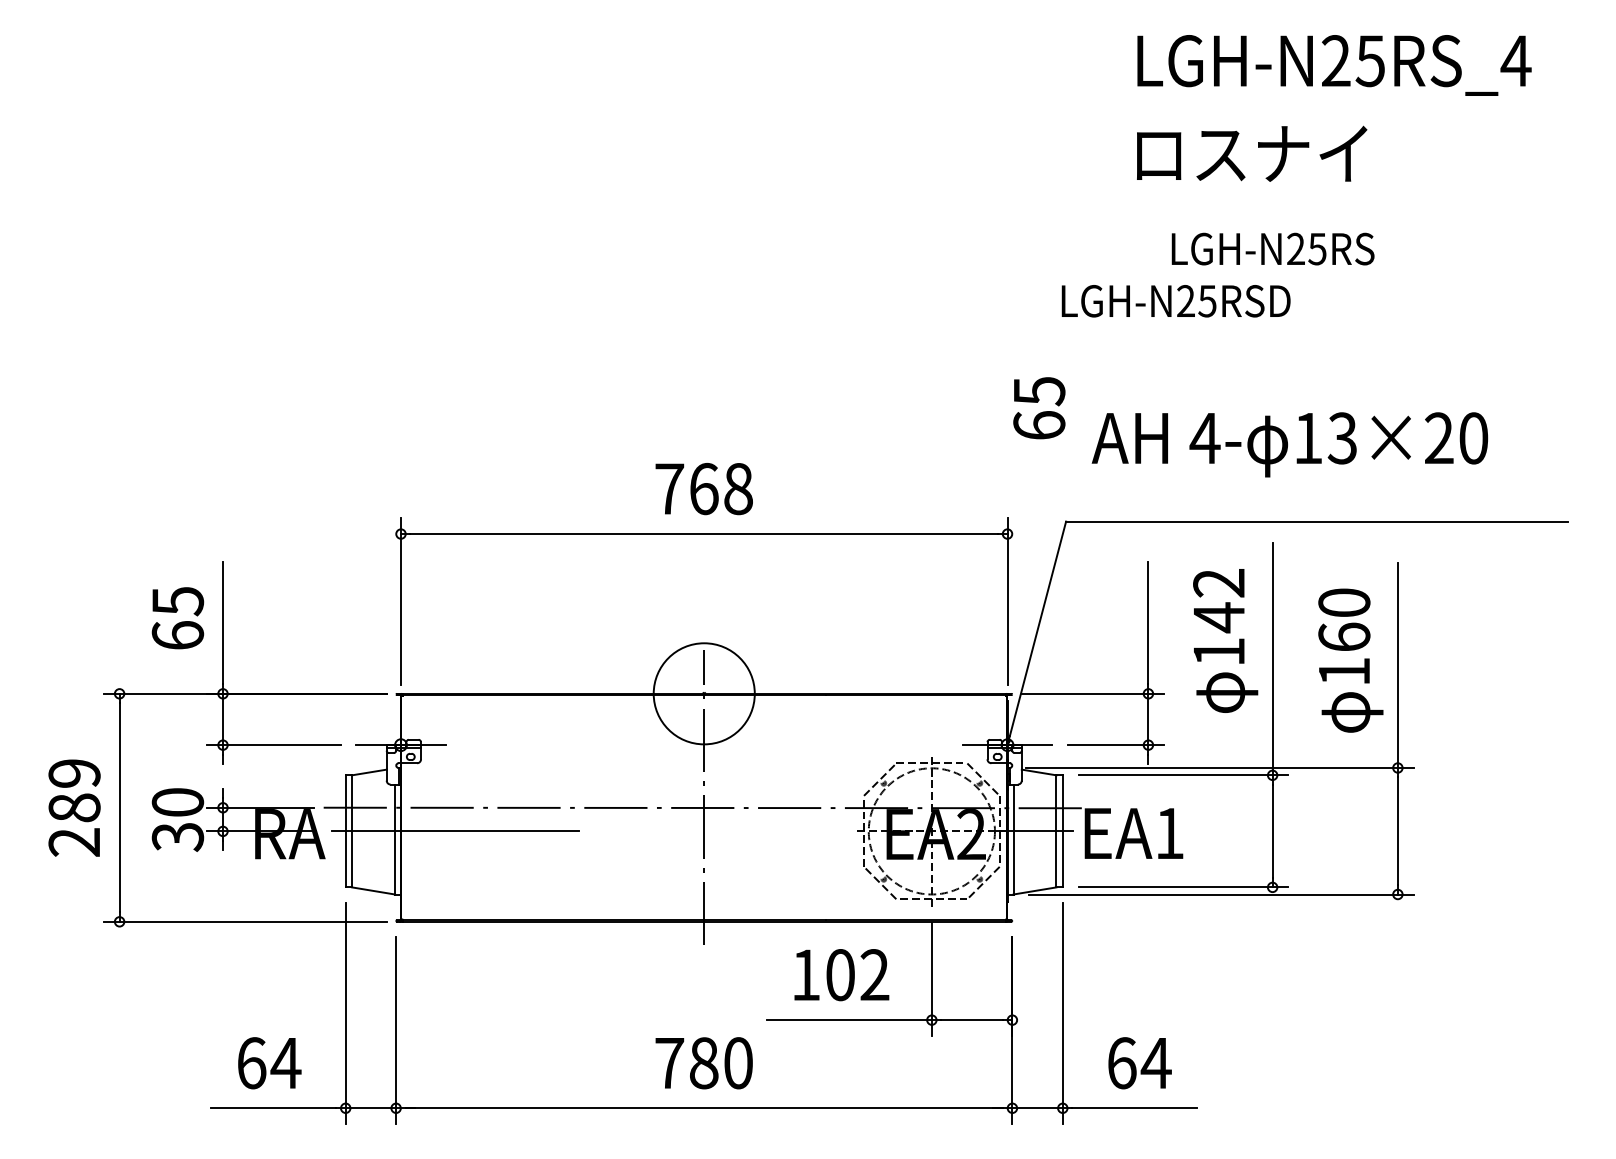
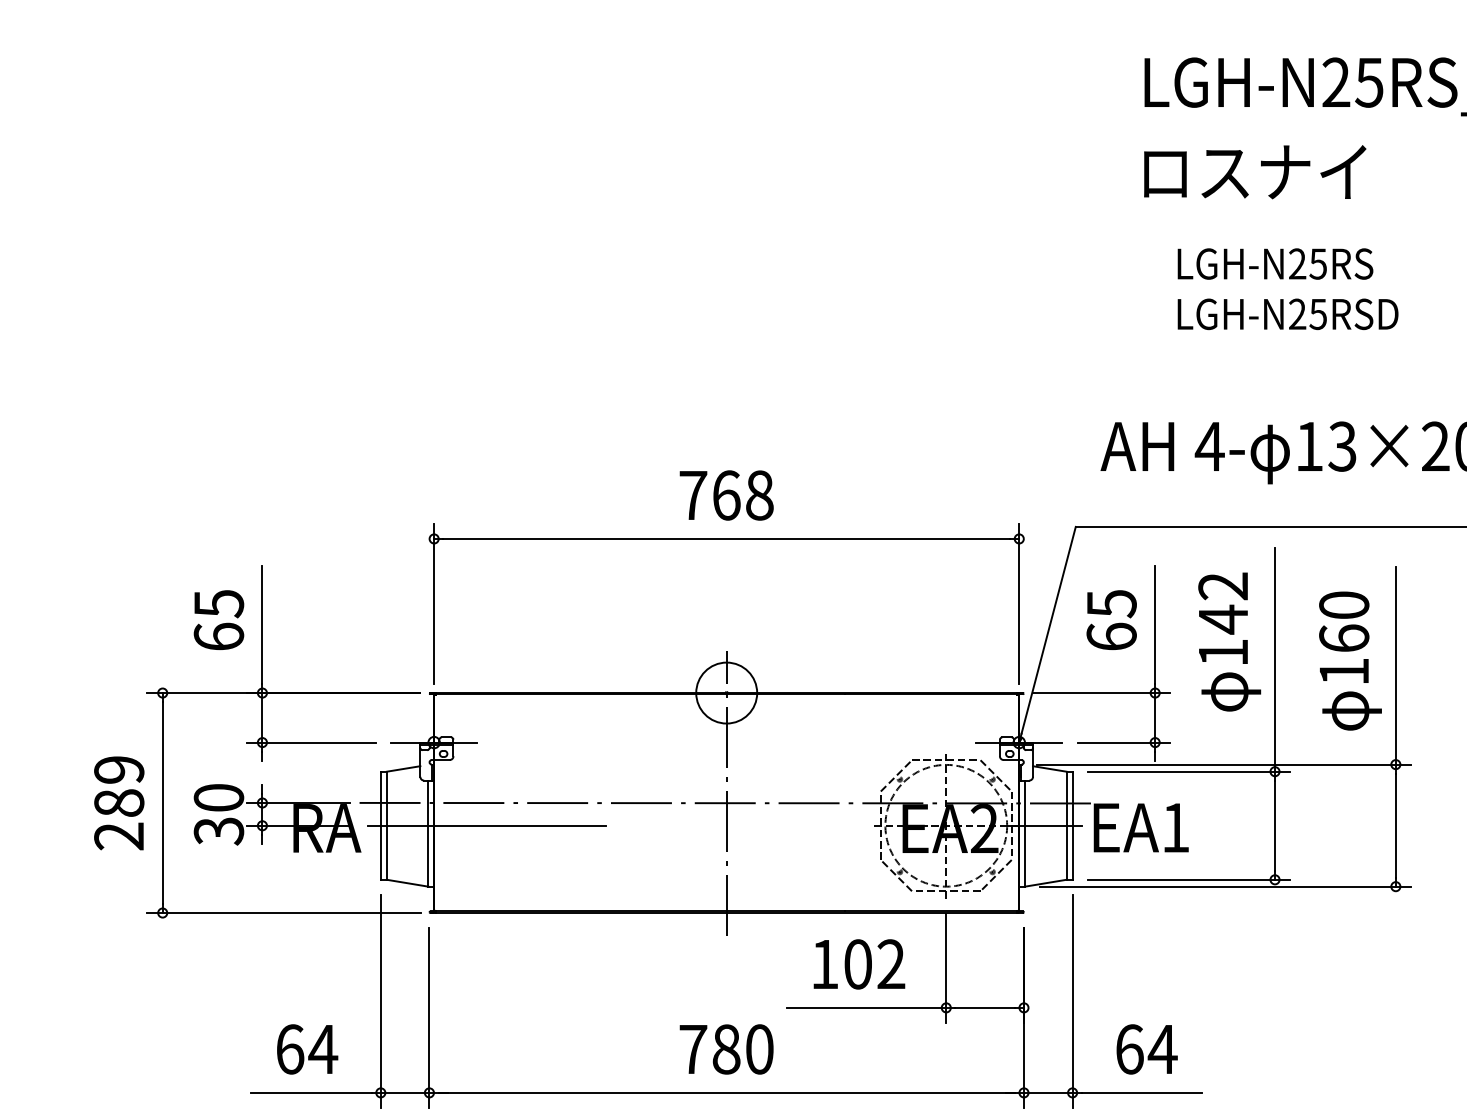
text: (1175, 301) -> (1287, 314), moved
text: (1039, 408) -> (1111, 620), moved
circle: (703, 693) -> (725, 692), size x0.62

